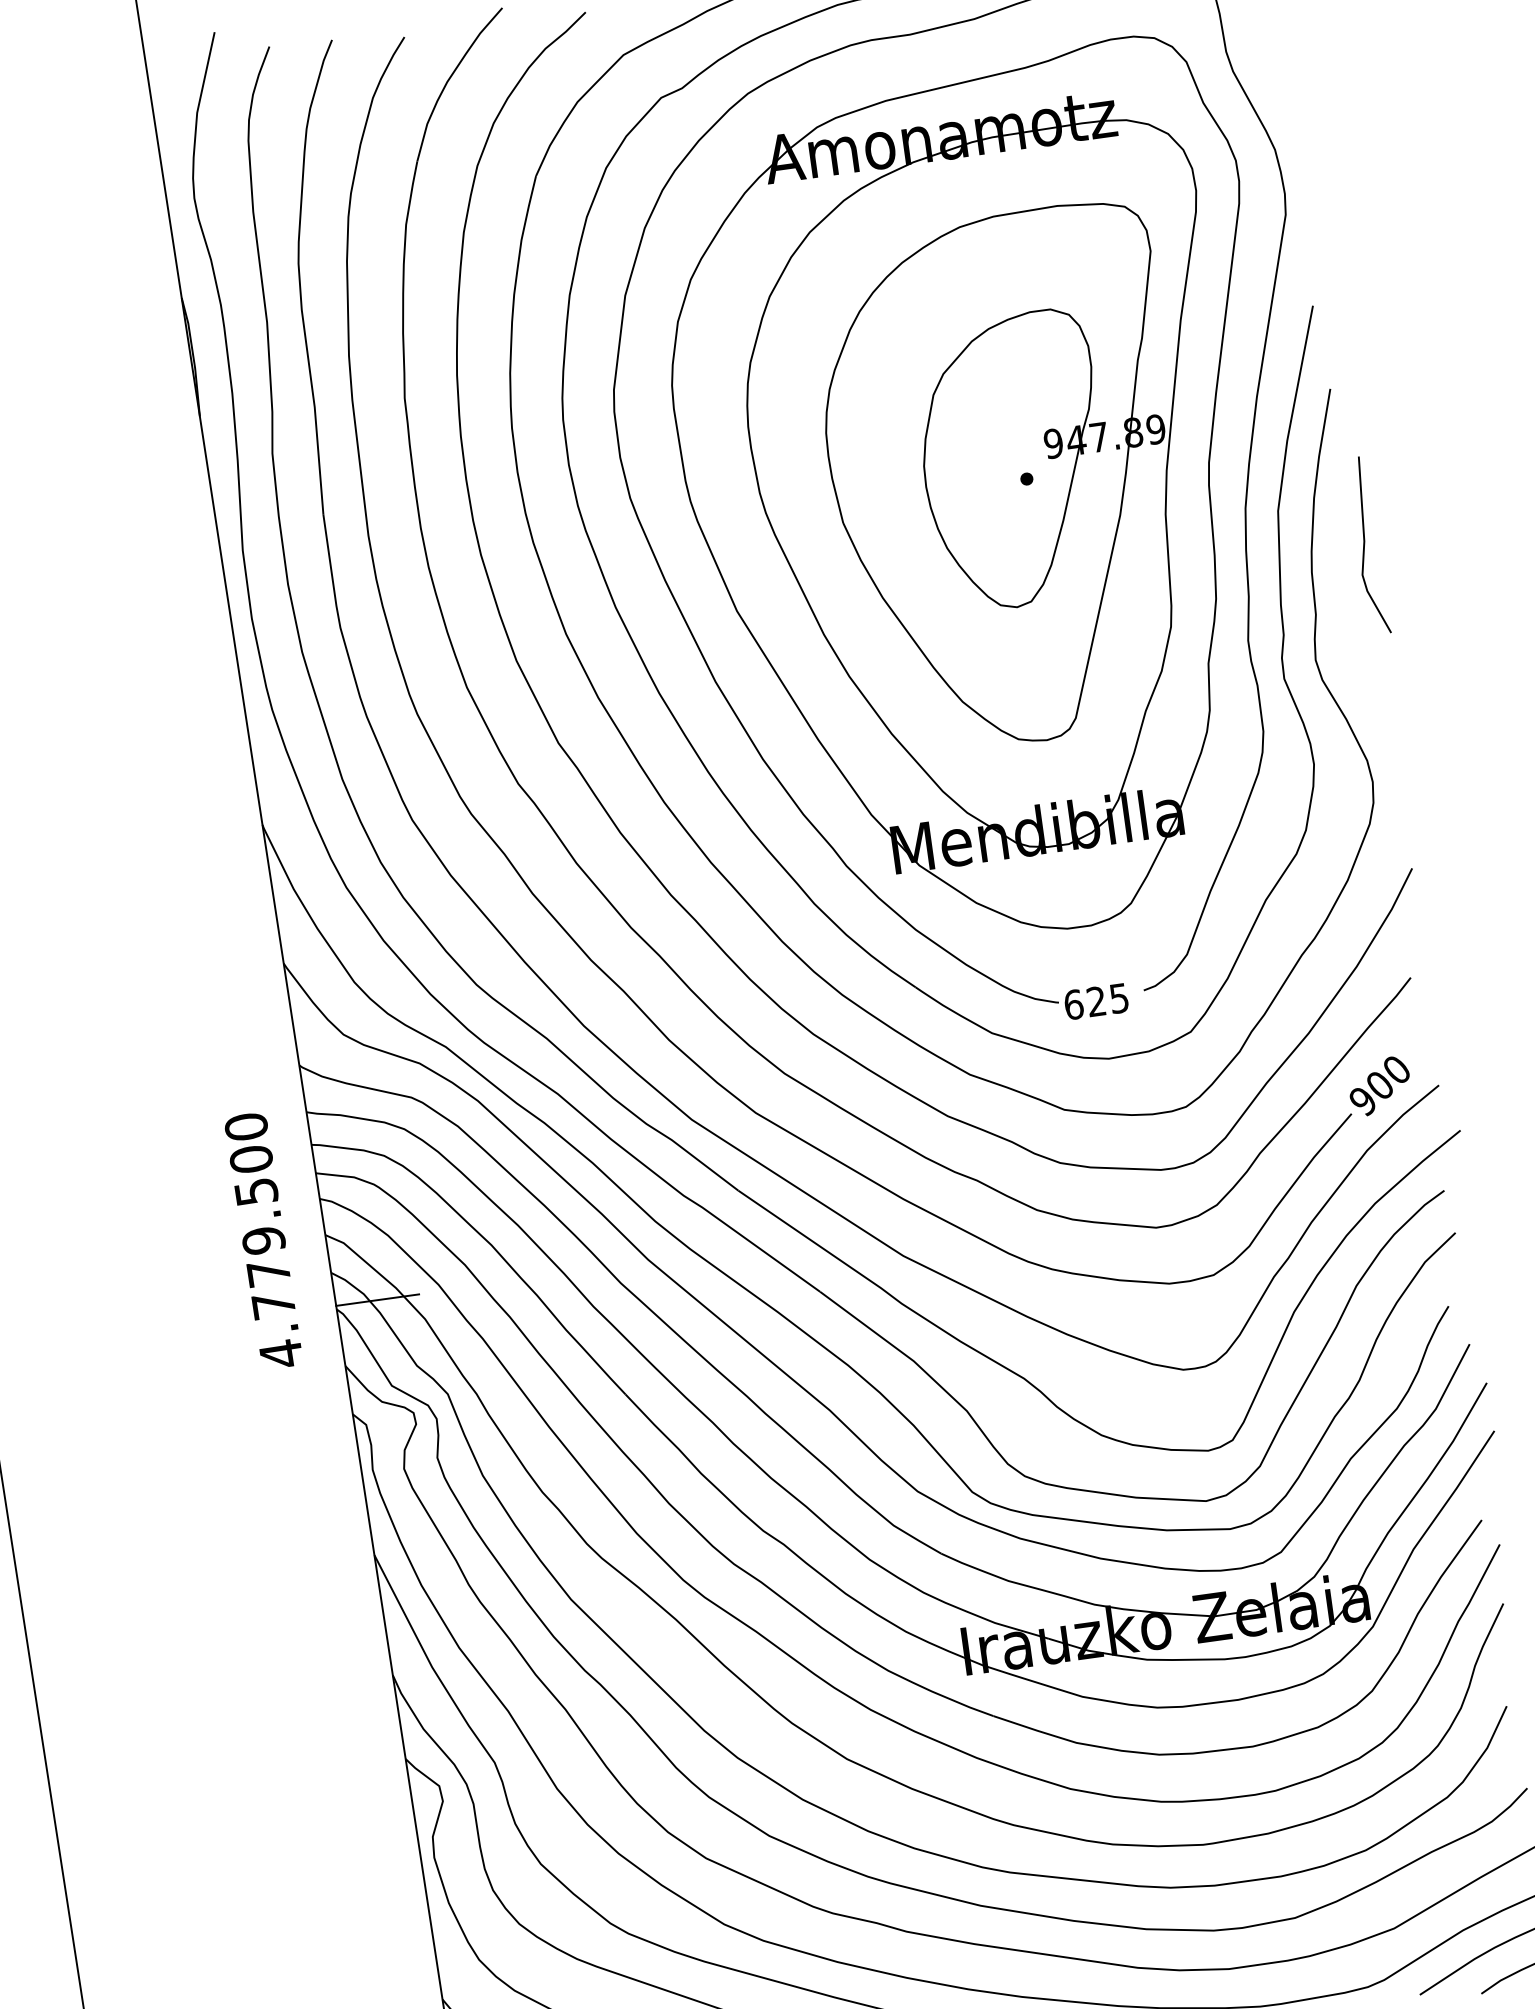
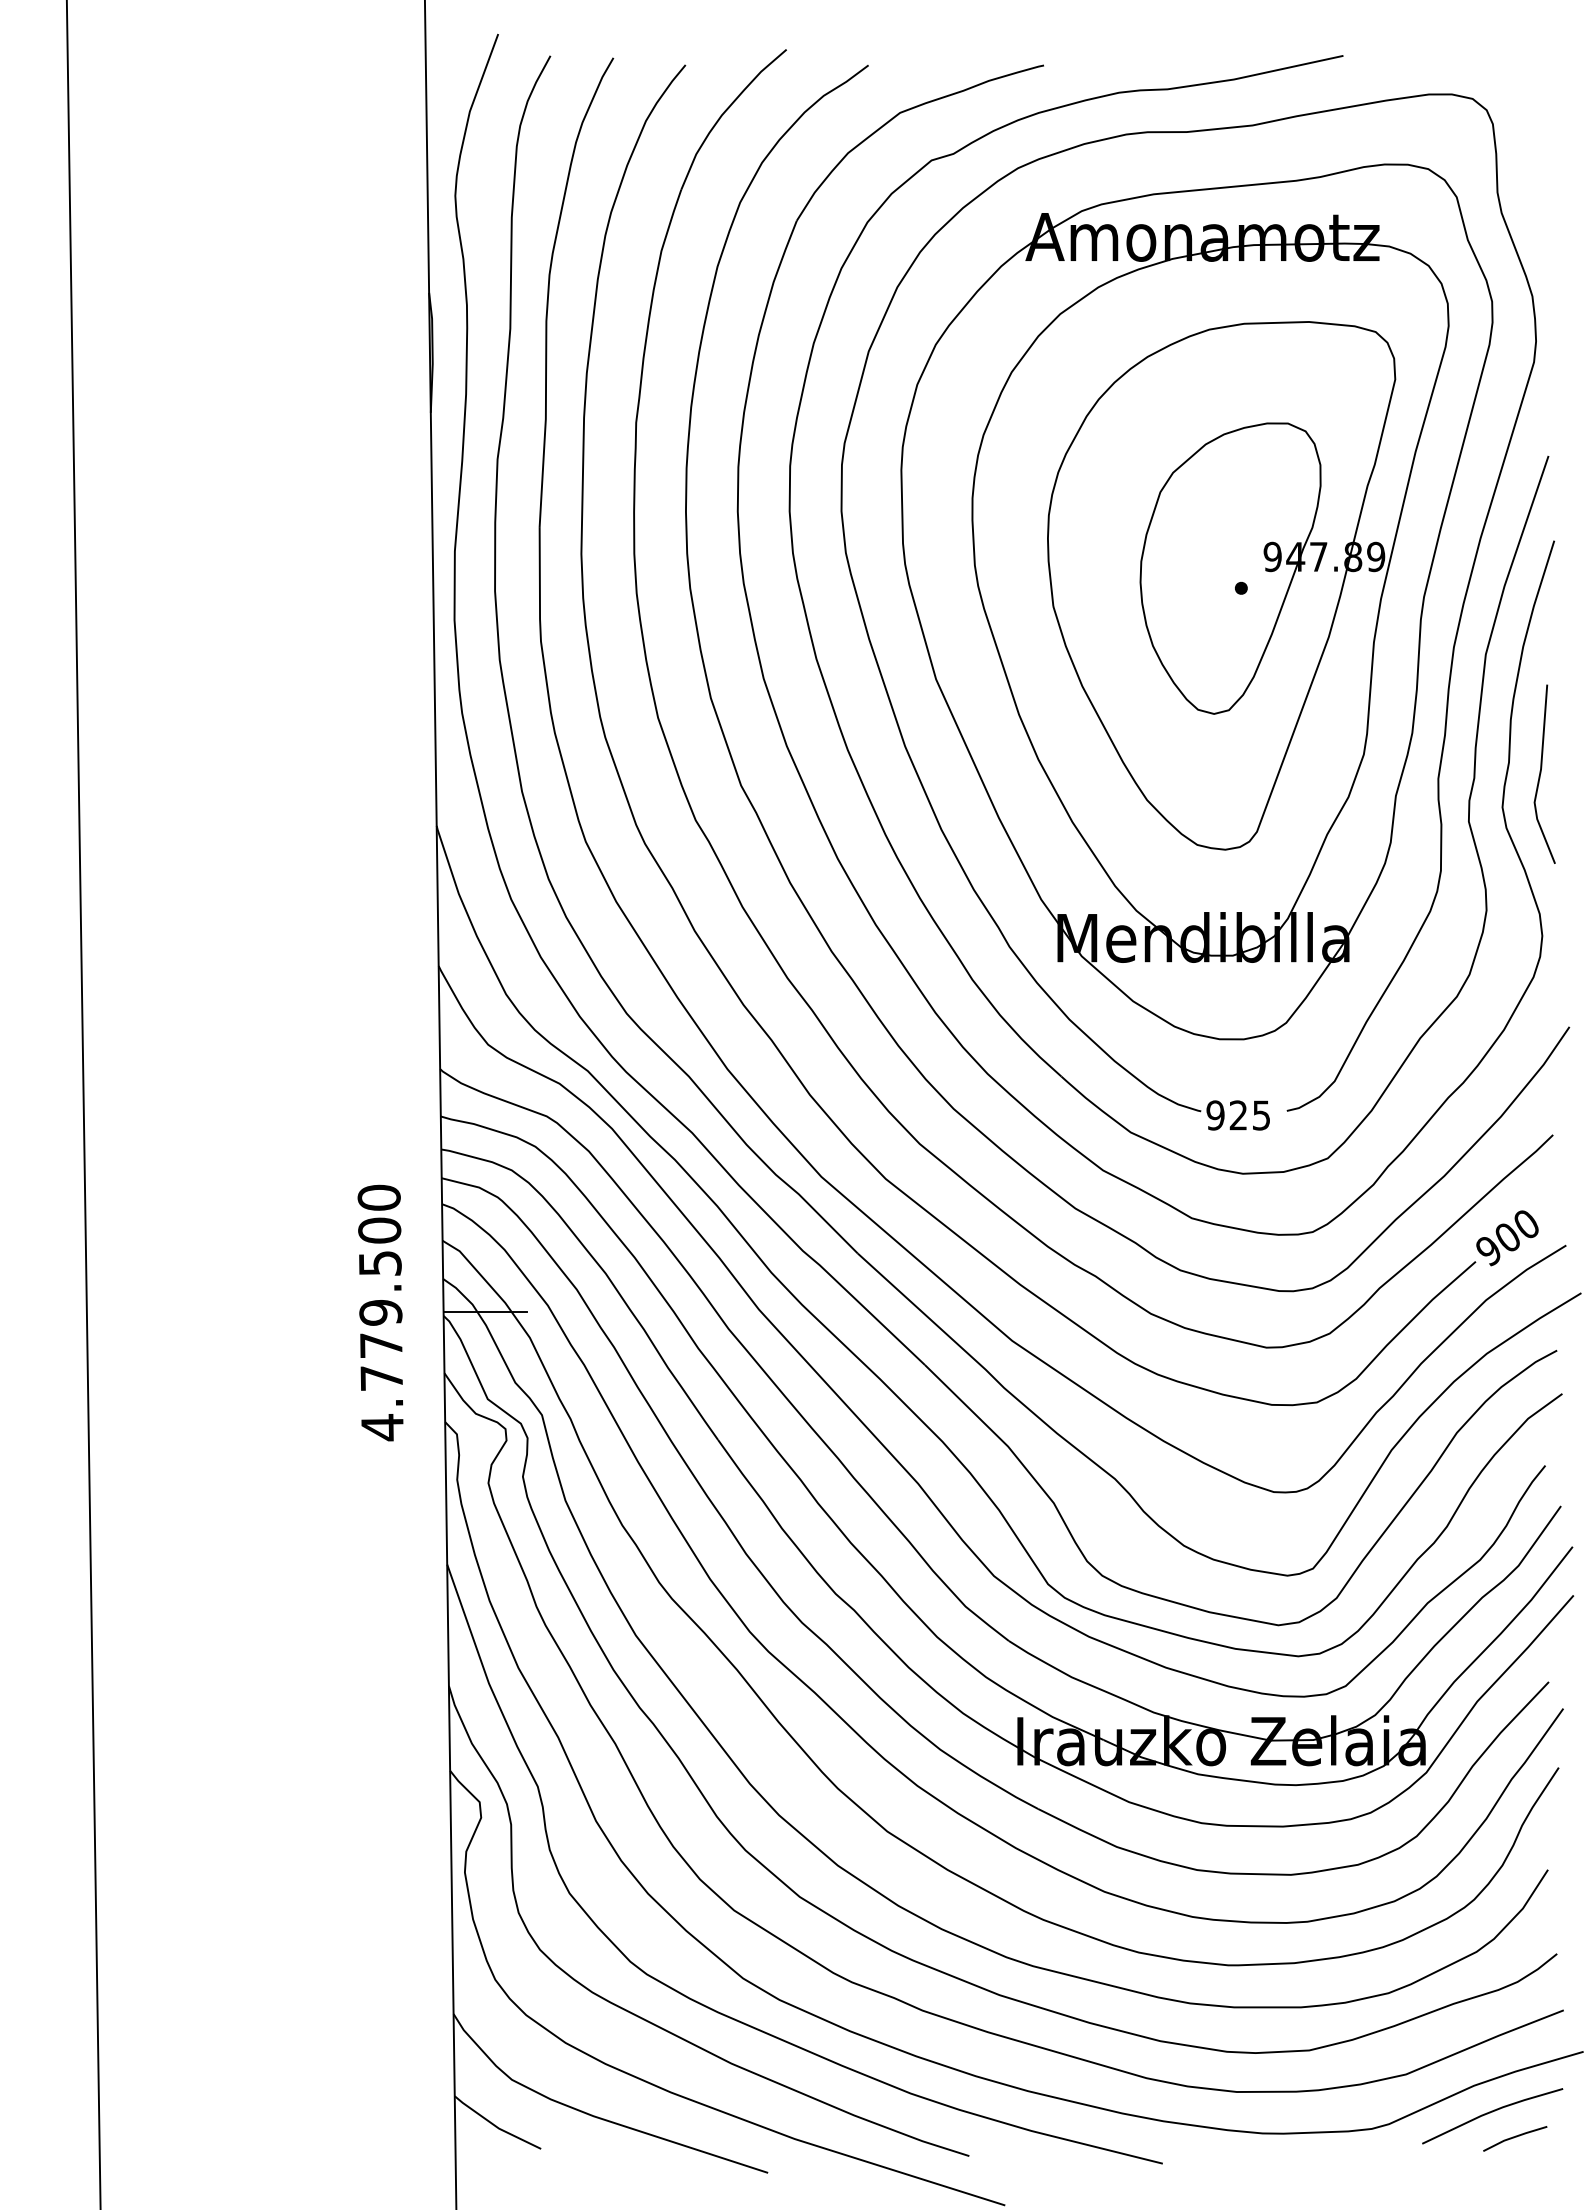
line: (1365, 545) -> (1541, 773), moved
text: (1073, 1004) -> (1215, 1115), 625 -> 925
text: (263, 1240) -> (380, 1312), moved

